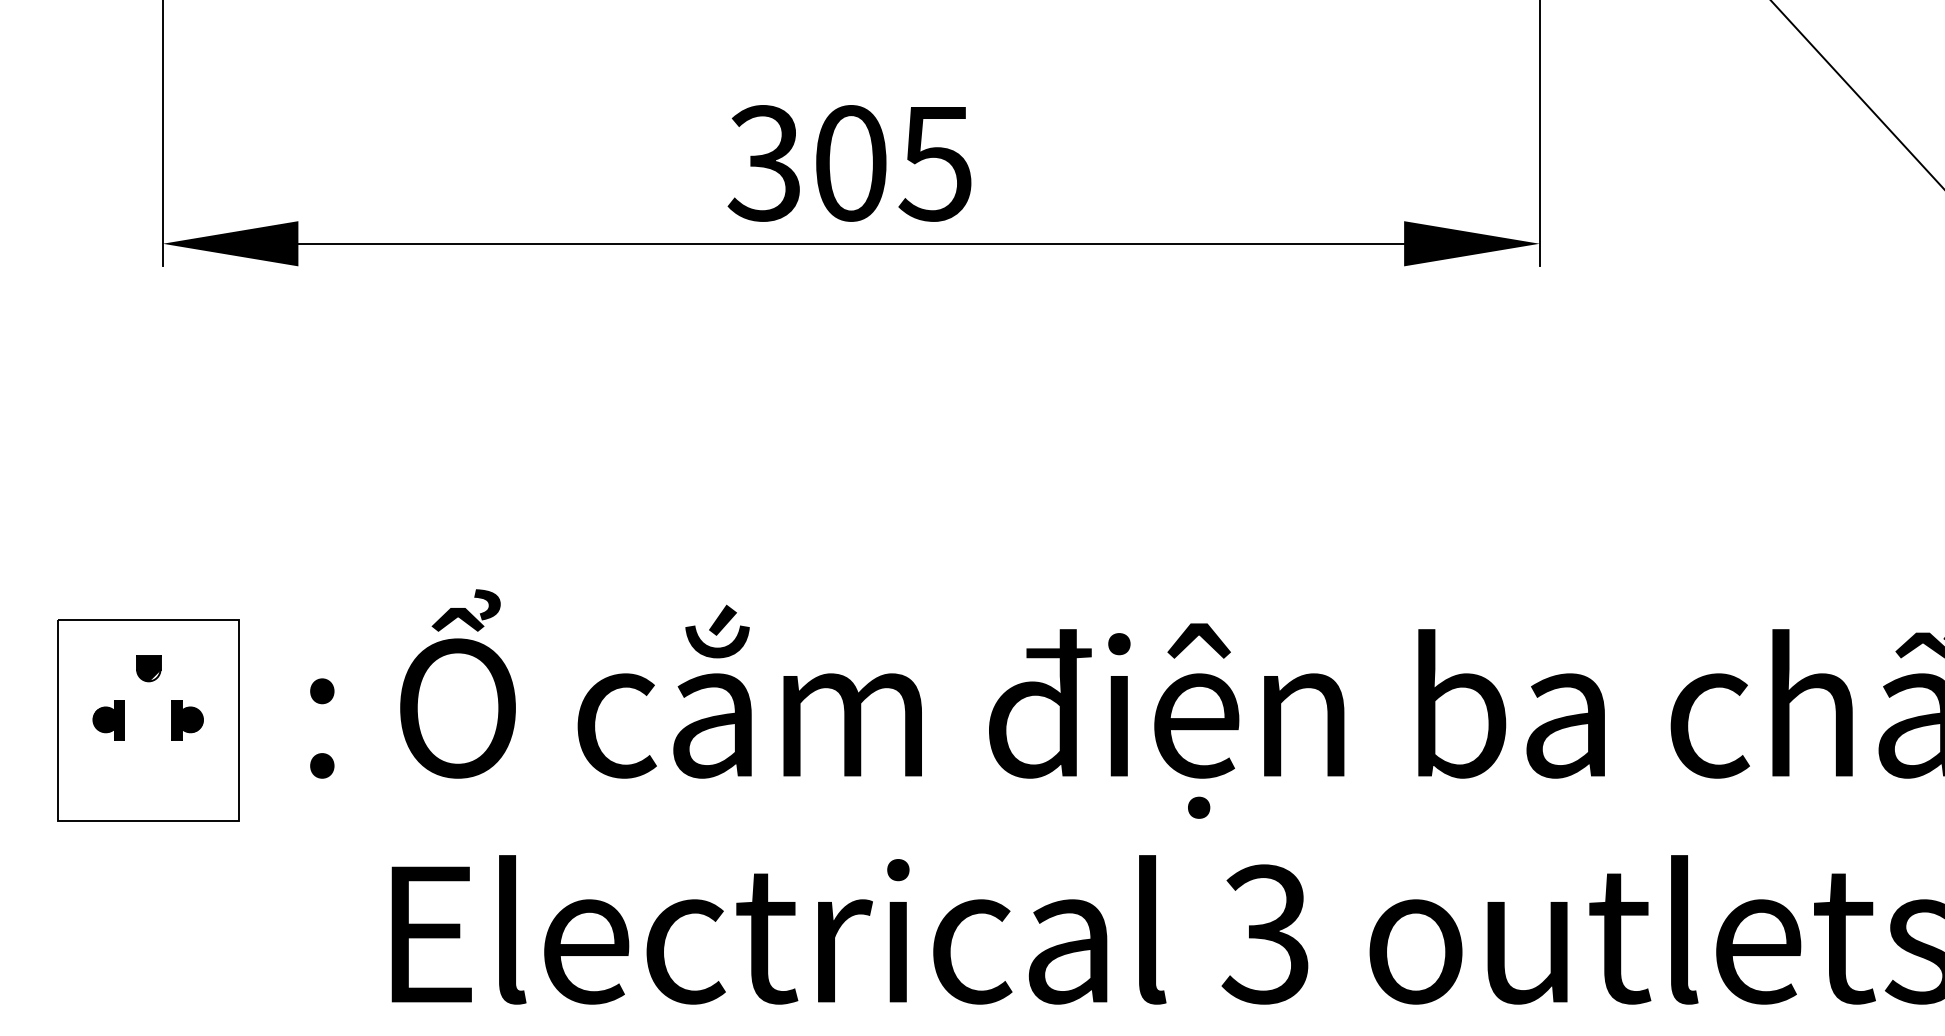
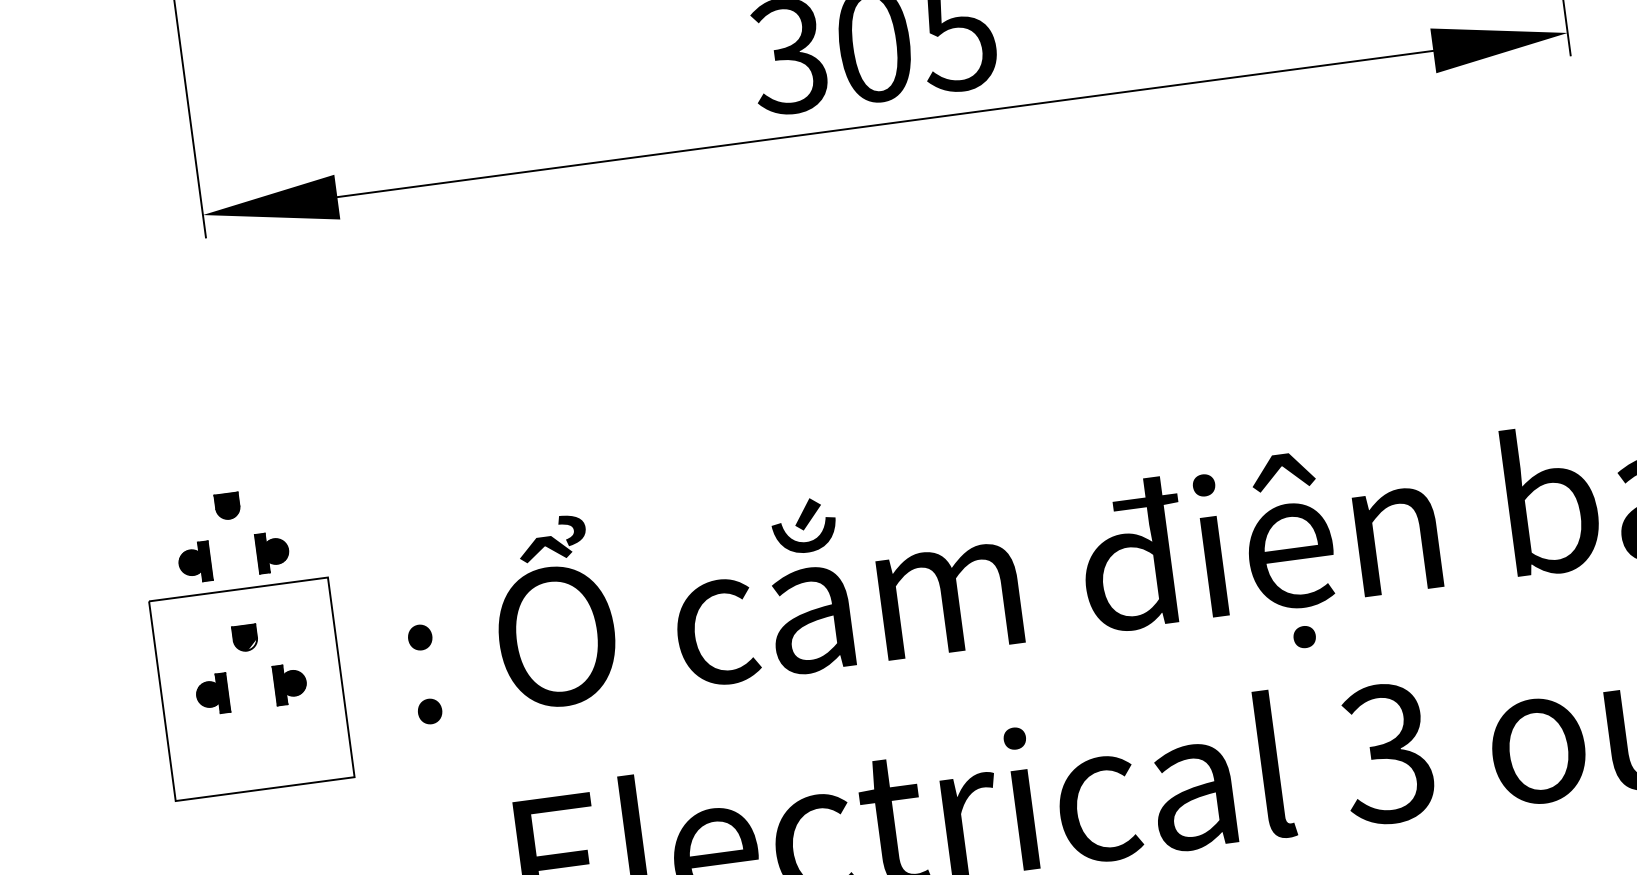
part: (147, 549) -> (228, 520), added

